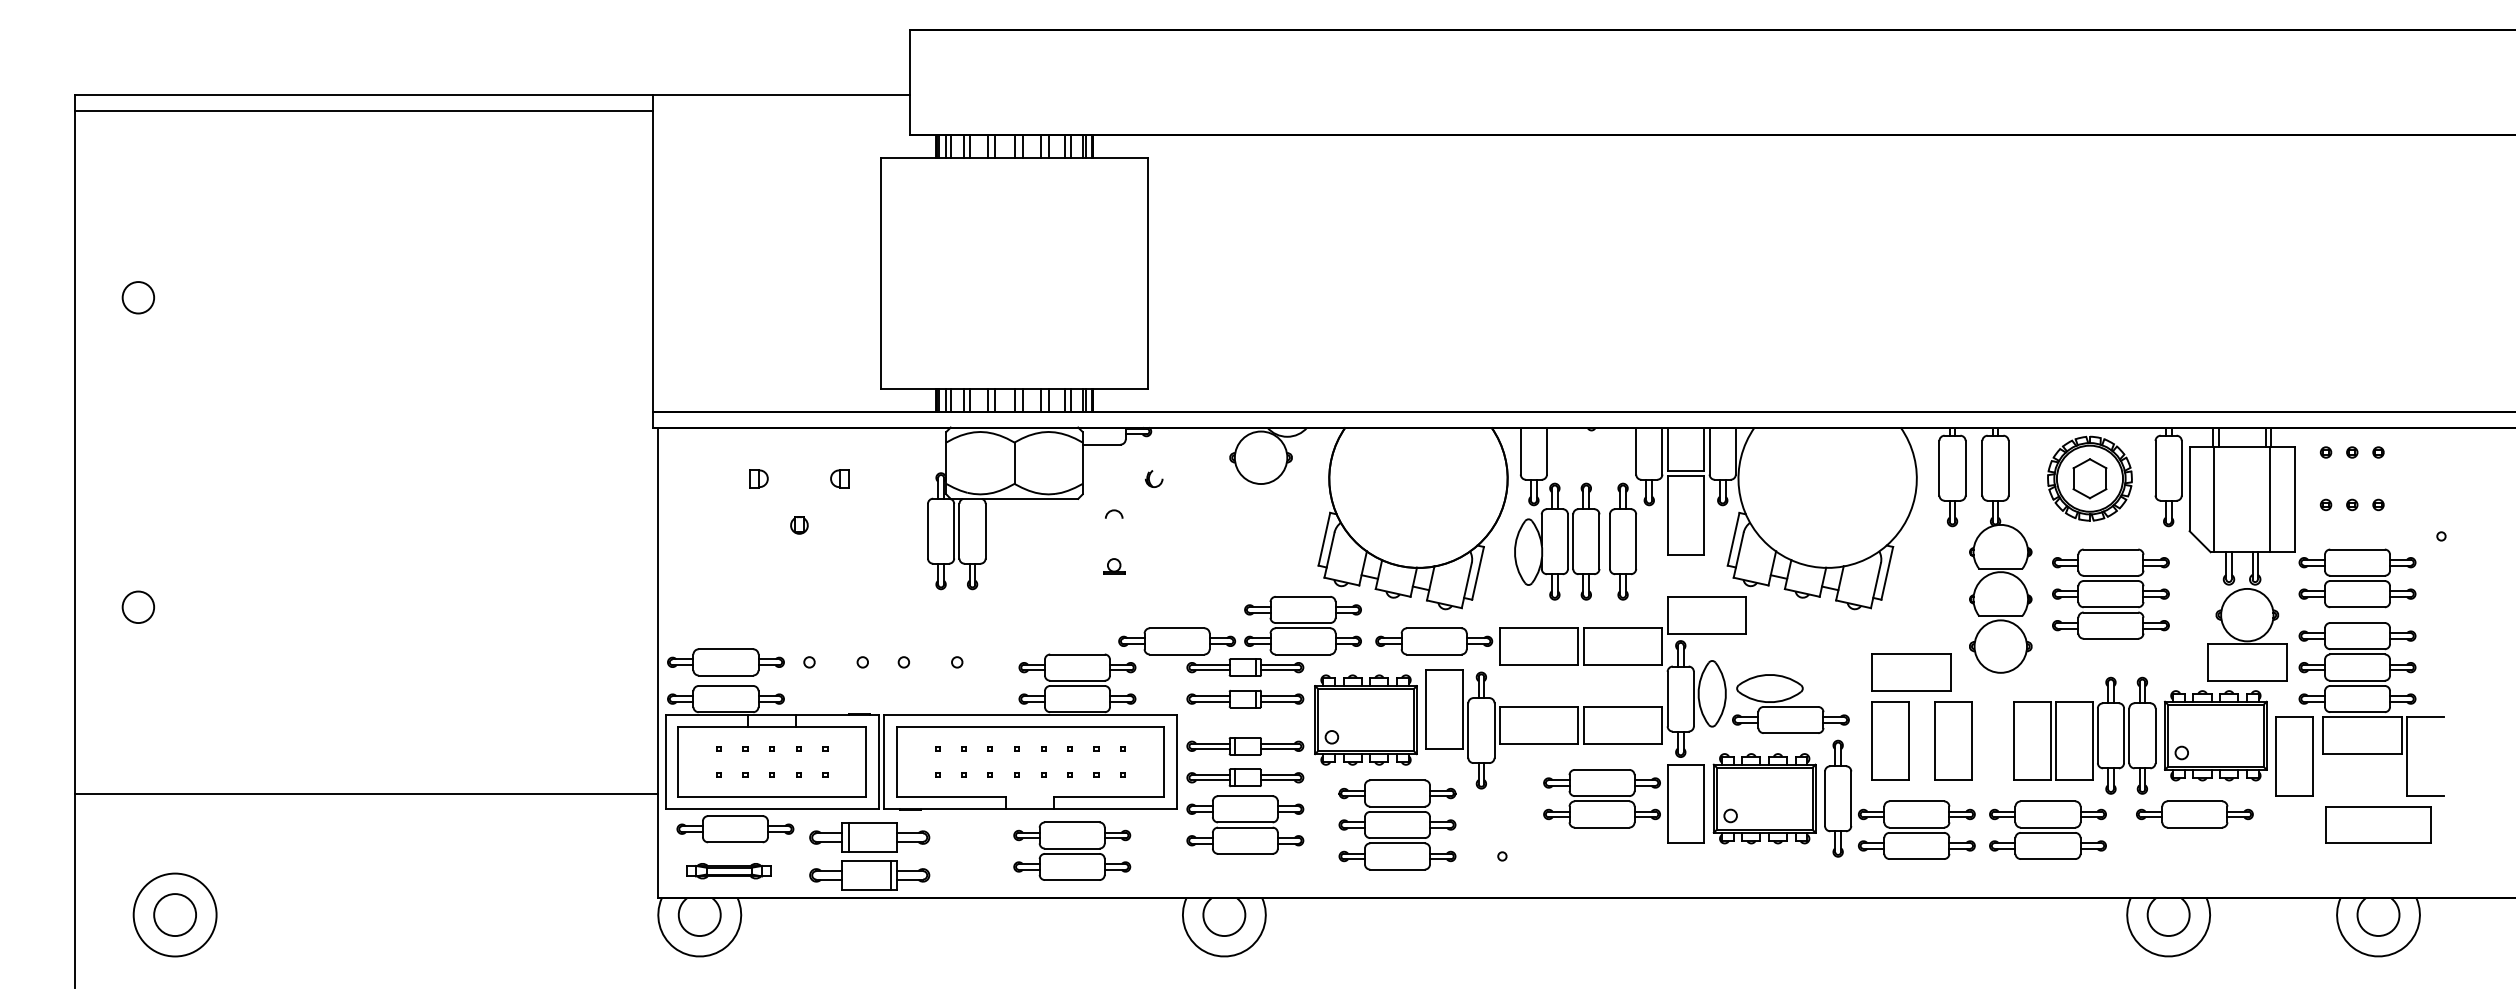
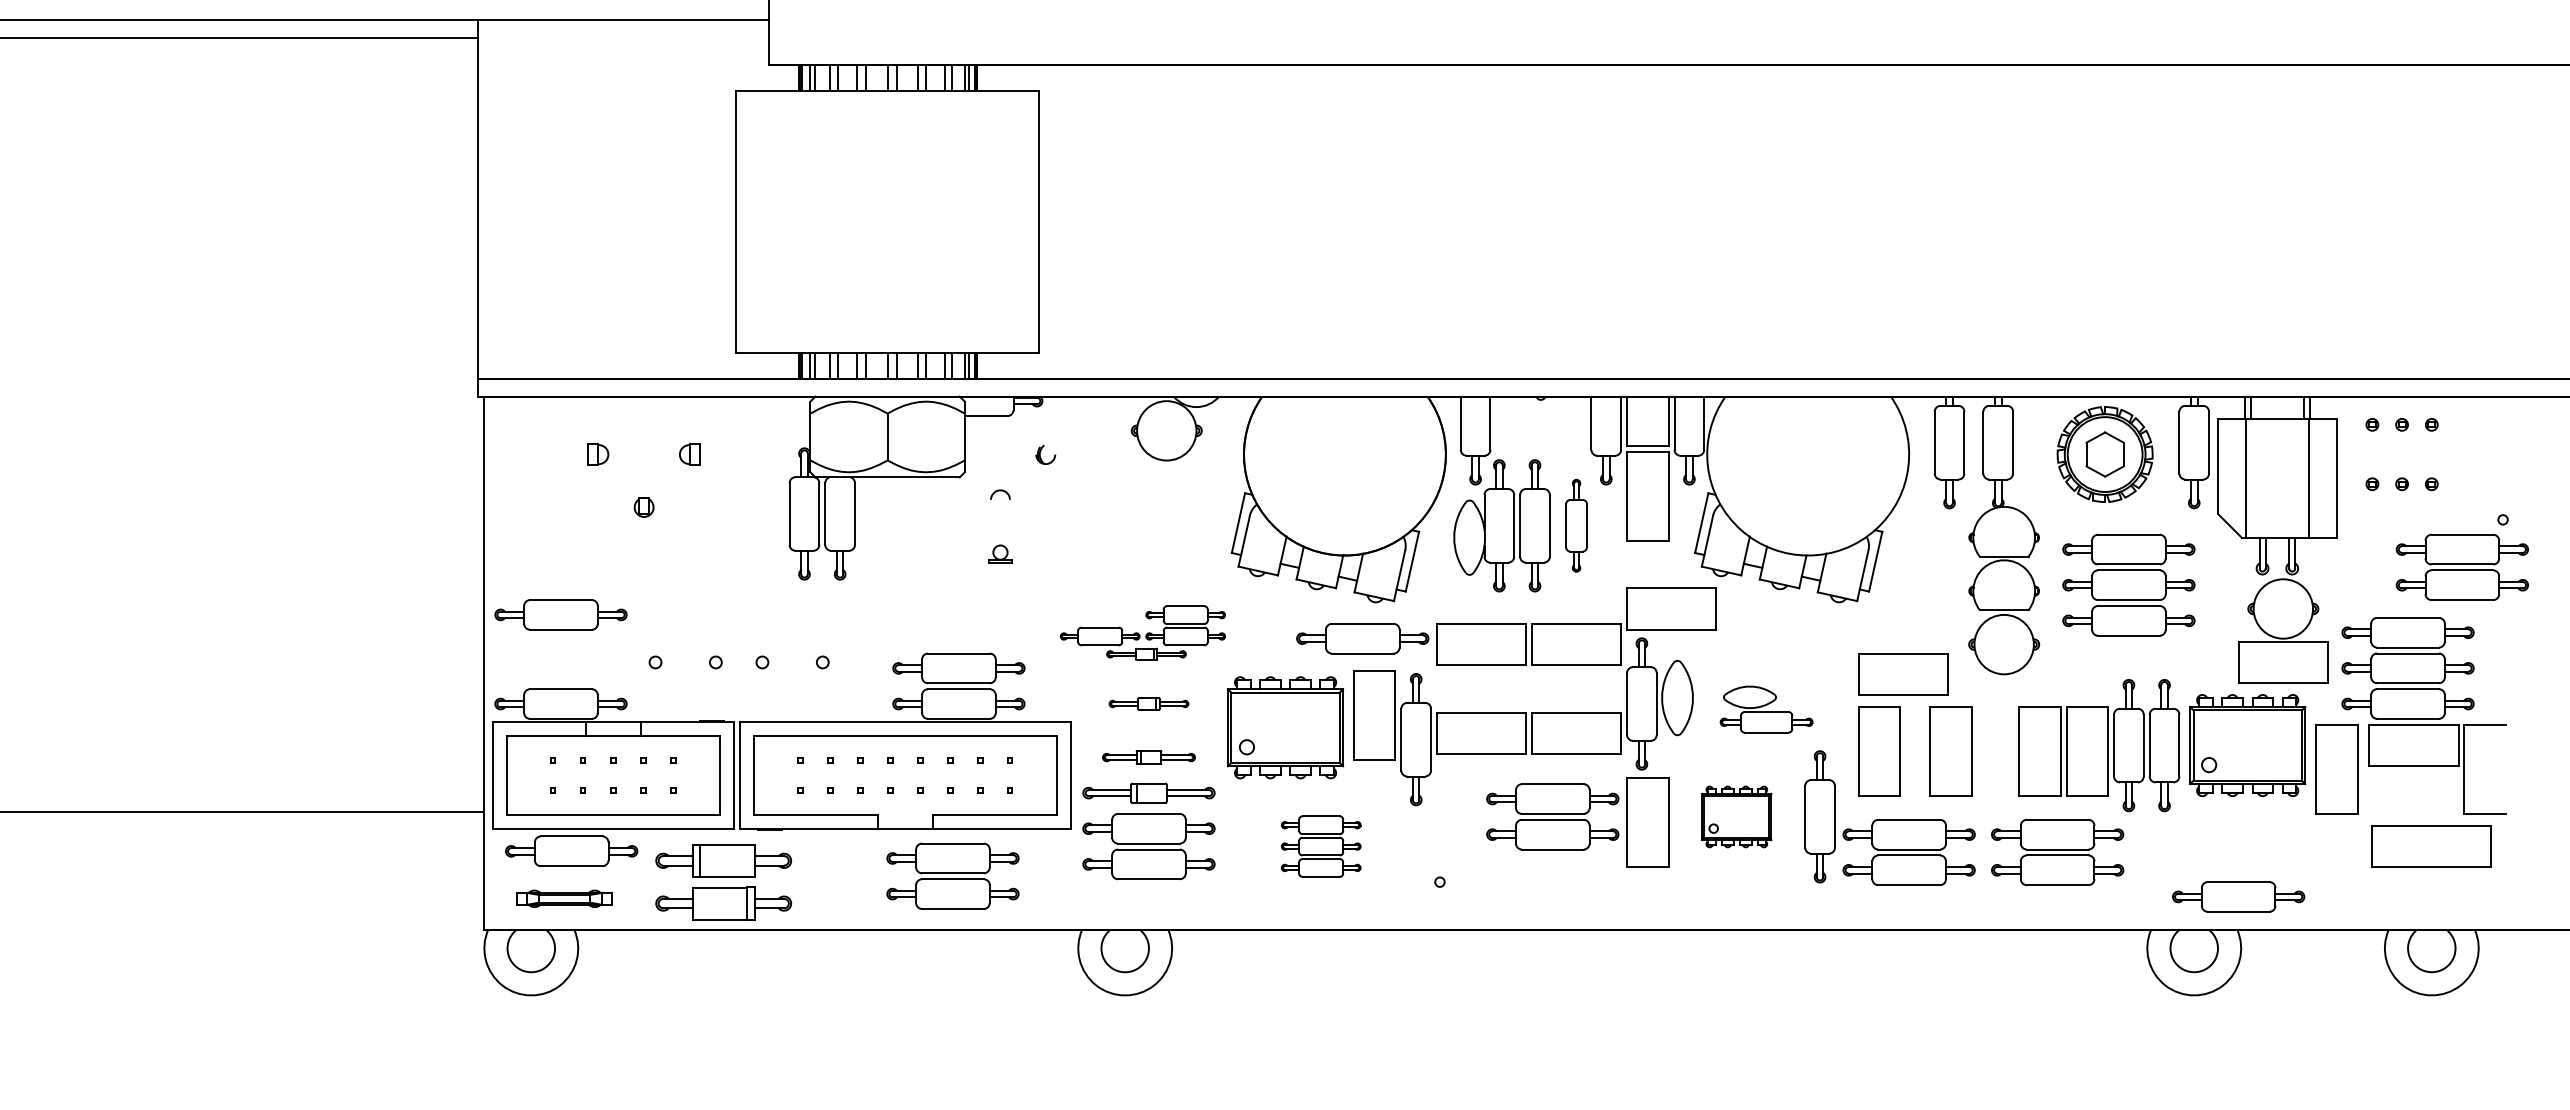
part: (1622, 541) -> (1575, 525), size x0.7
part: (2357, 578) -> (2462, 567), moved
part: (1239, 636) -> (1142, 633), size x0.6
part: (725, 662) -> (560, 615), moved
part: (1245, 698) -> (1149, 703), size x0.6
part: (1790, 703) -> (1766, 709), size x0.7
part: (1245, 746) -> (1149, 757), size x0.7
part: (1764, 798) -> (1736, 816), size x0.6
part: (2194, 814) -> (2238, 896), moved
part: (1397, 824) -> (1321, 846), size x0.6

